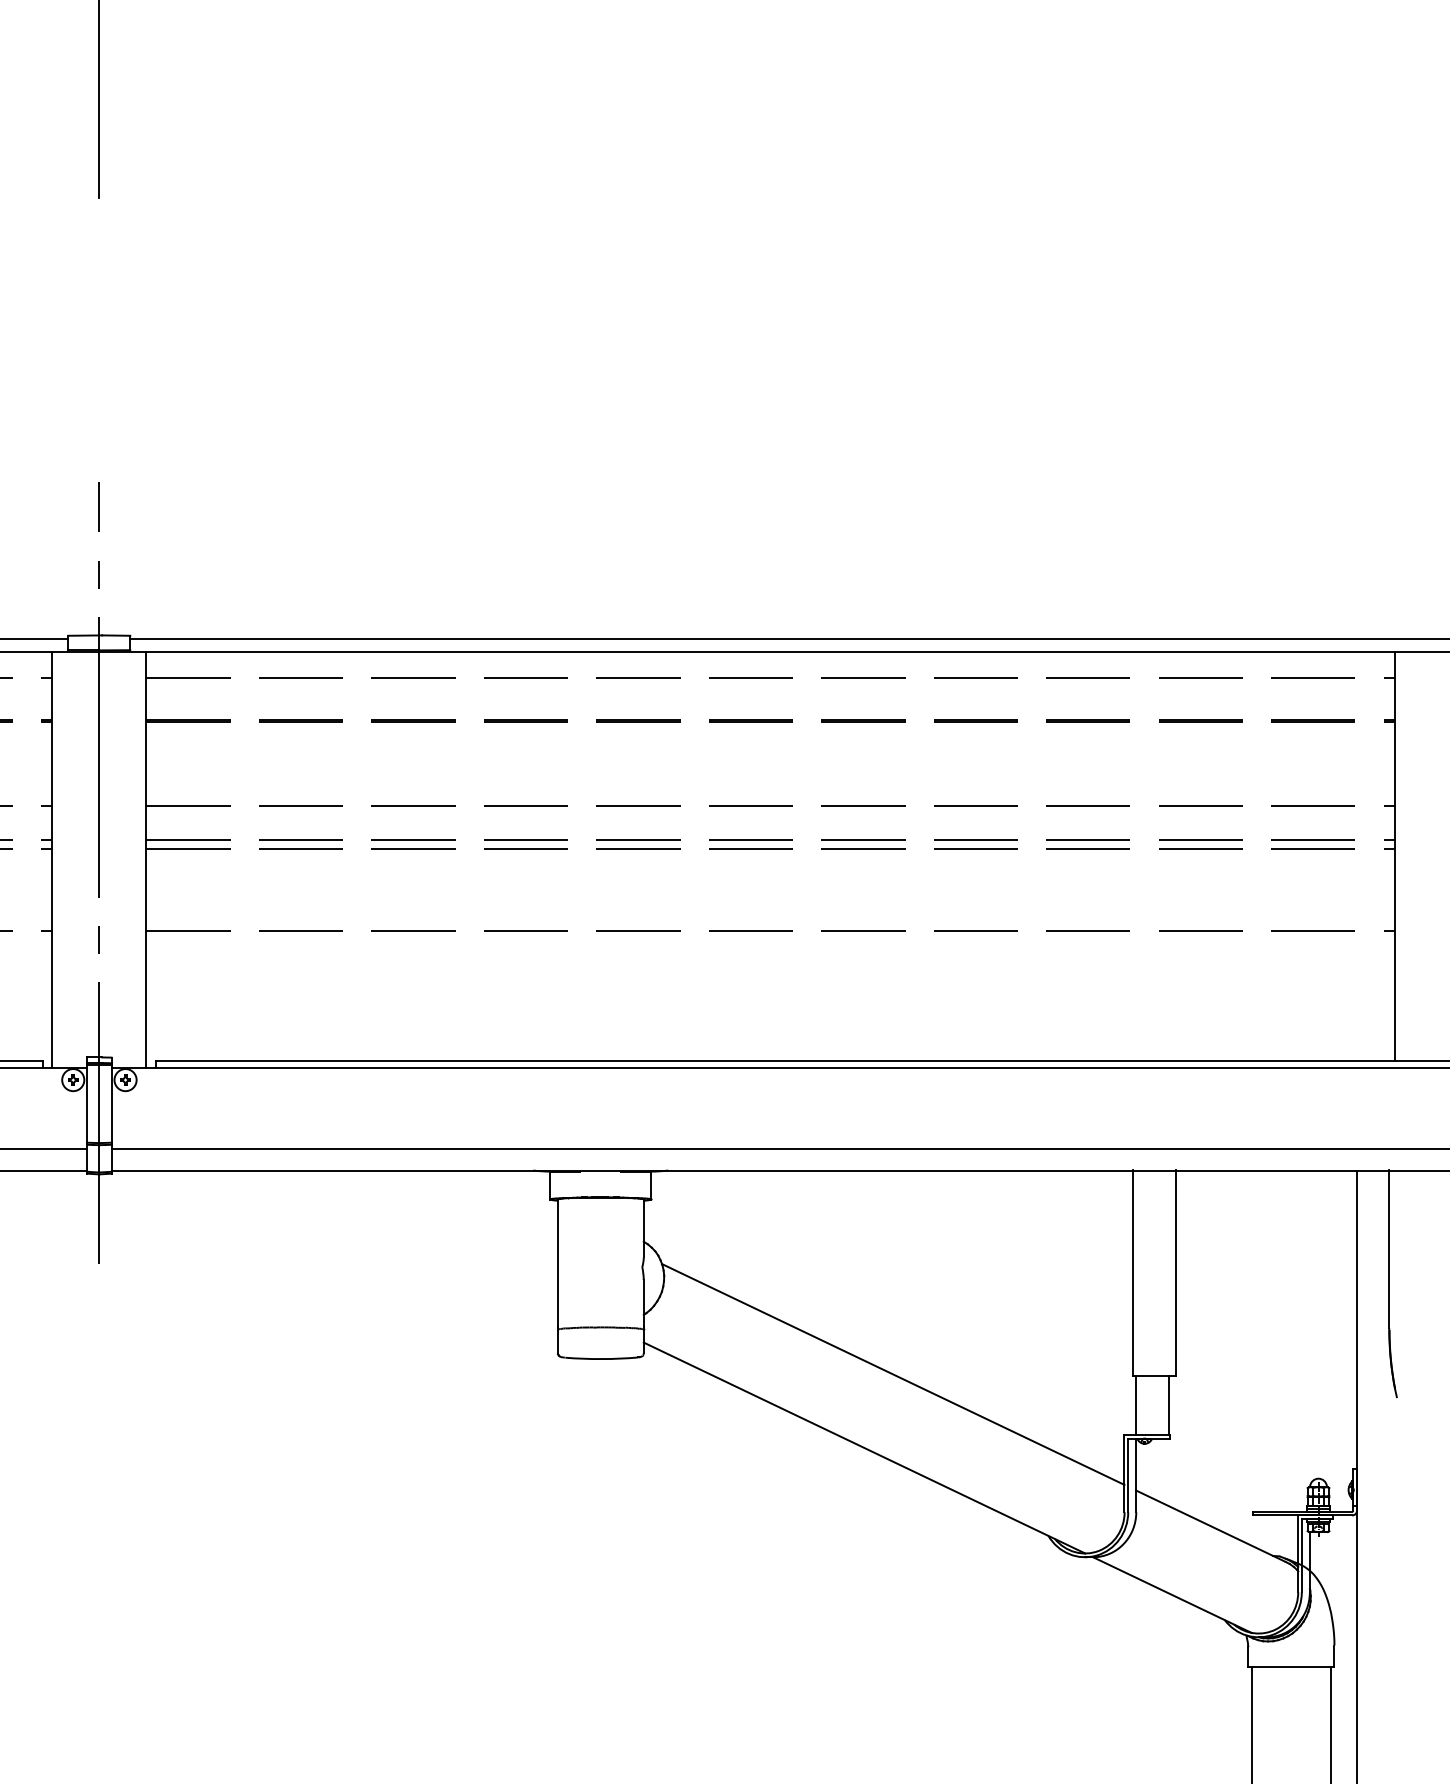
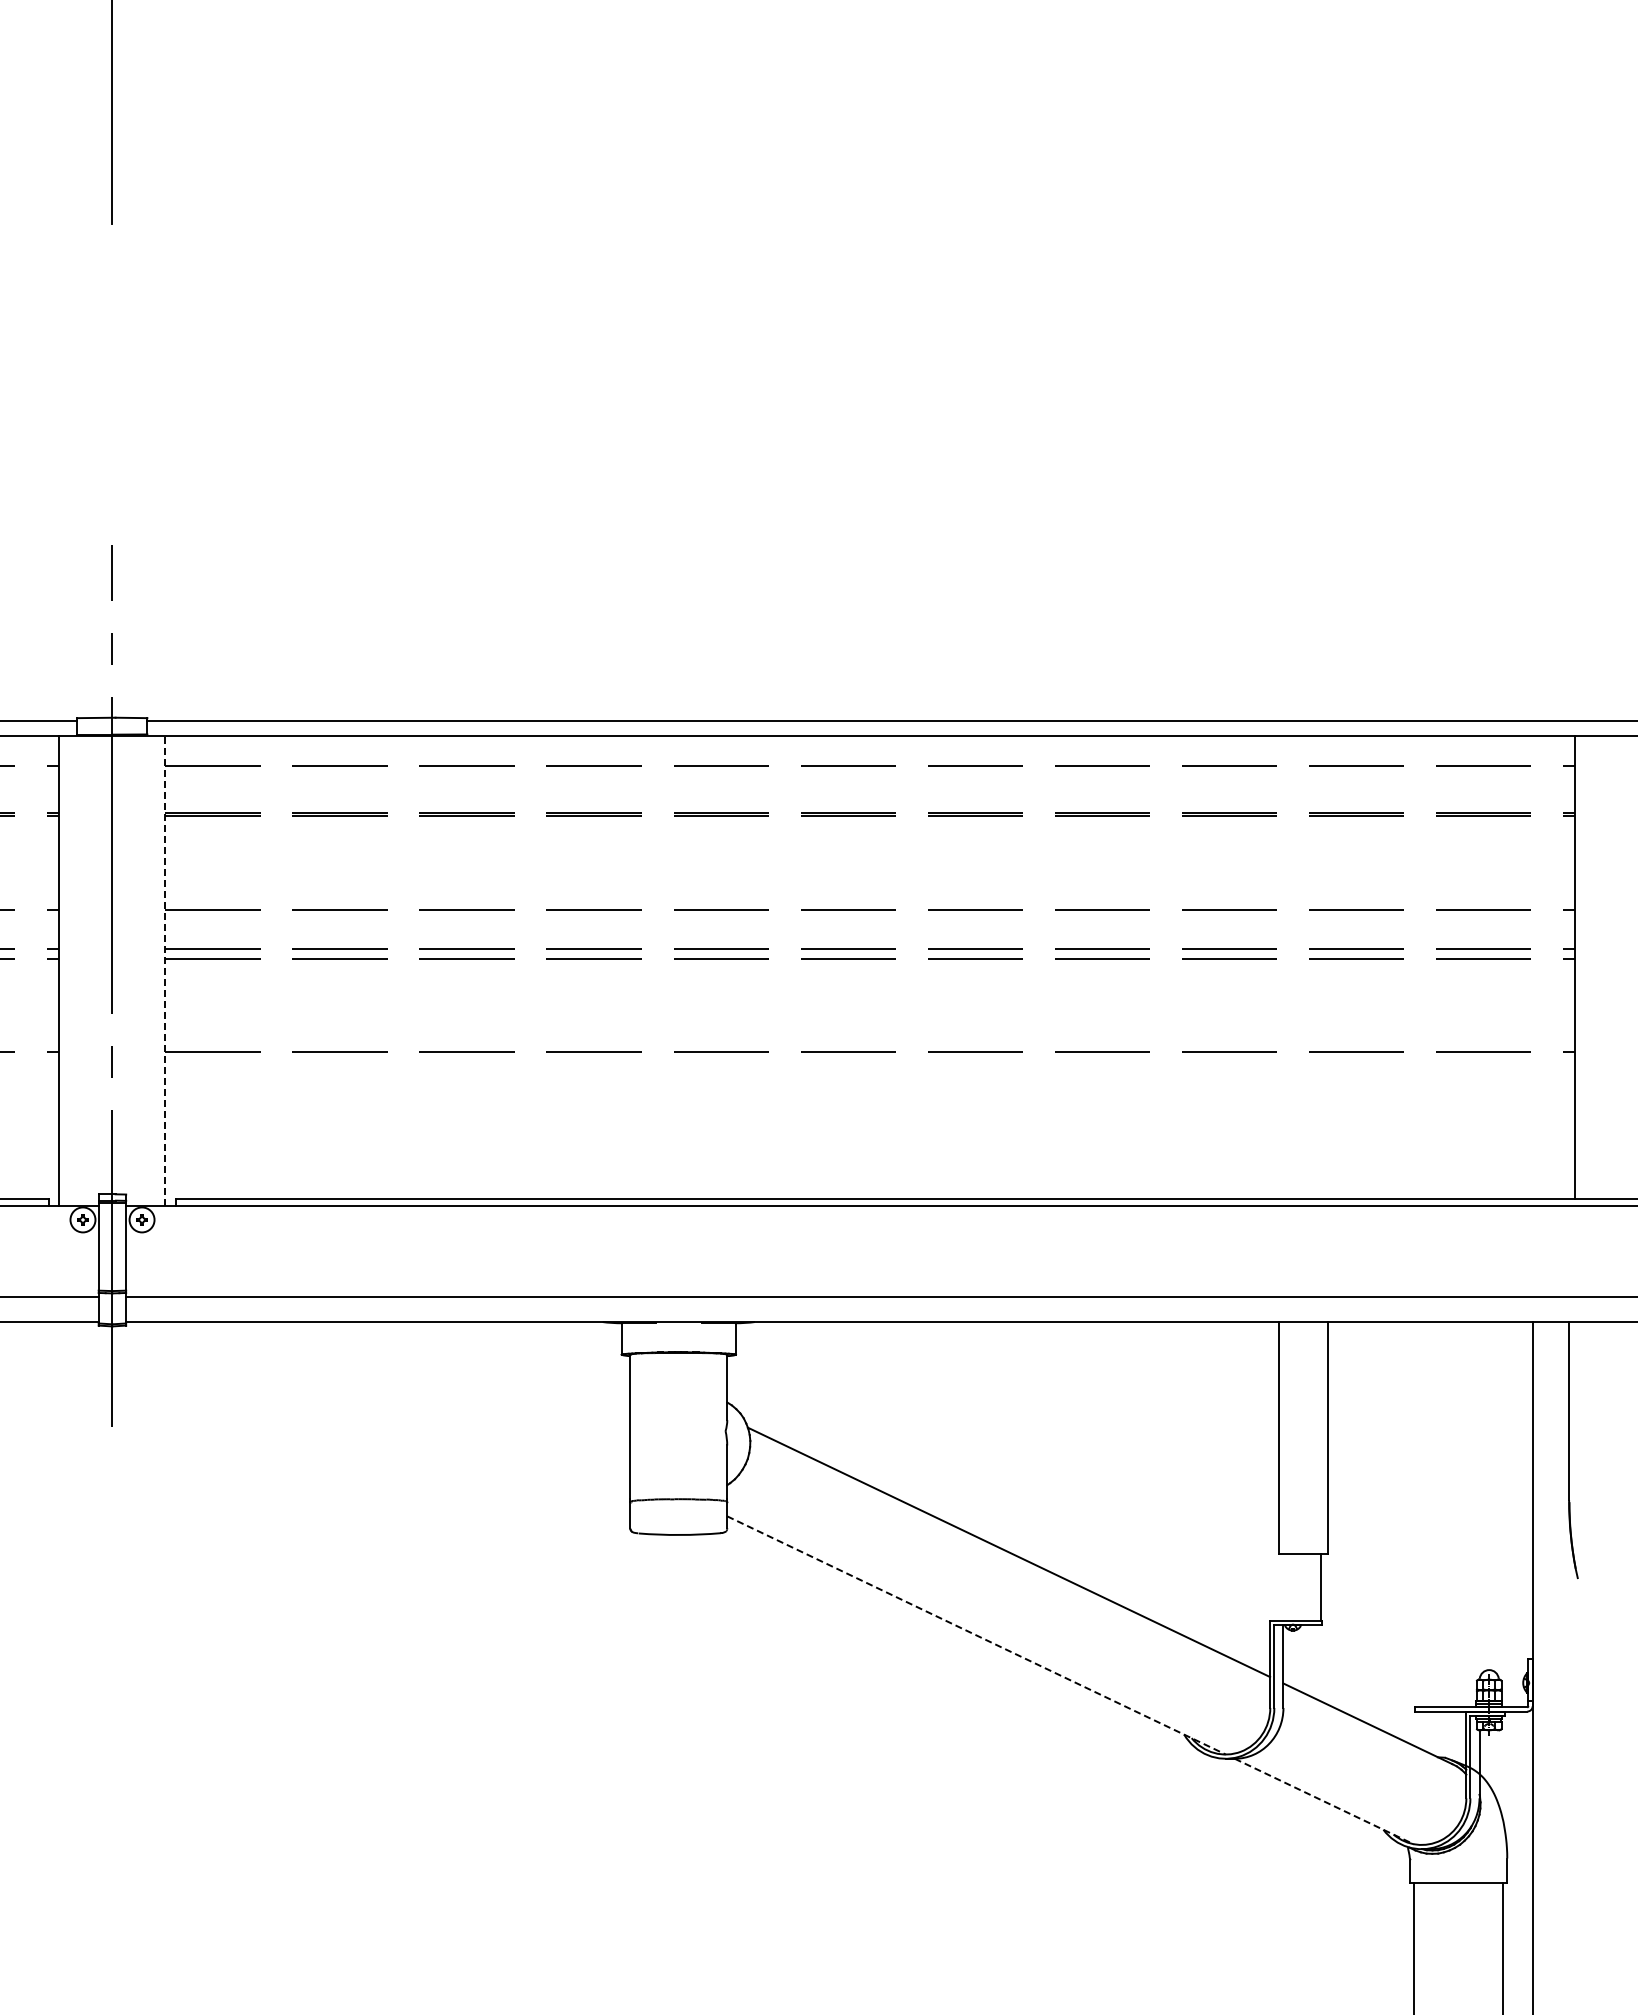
line: (146, 859) -> (165, 970), solid -> dashed
line: (1136, 1405) -> (1283, 1587), removed
line: (865, 1448) -> (977, 1635), solid -> dashed
line: (1172, 1595) -> (1324, 1801), solid -> dashed

